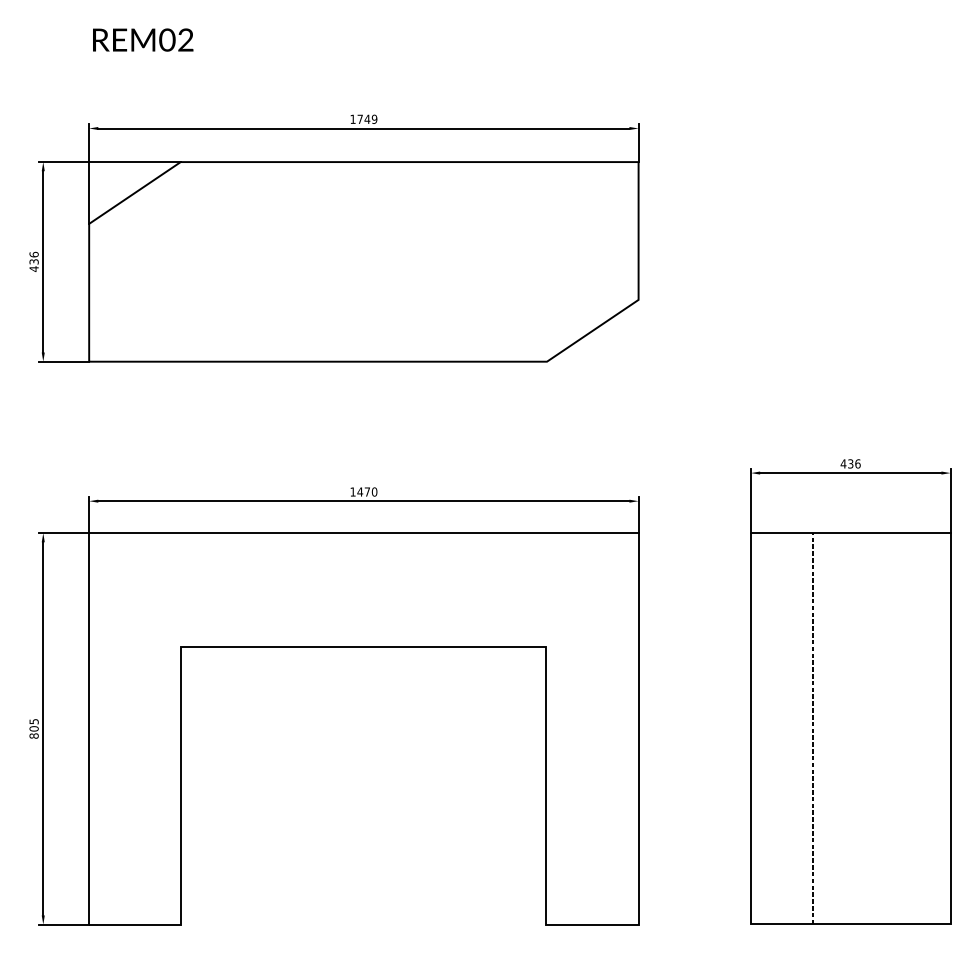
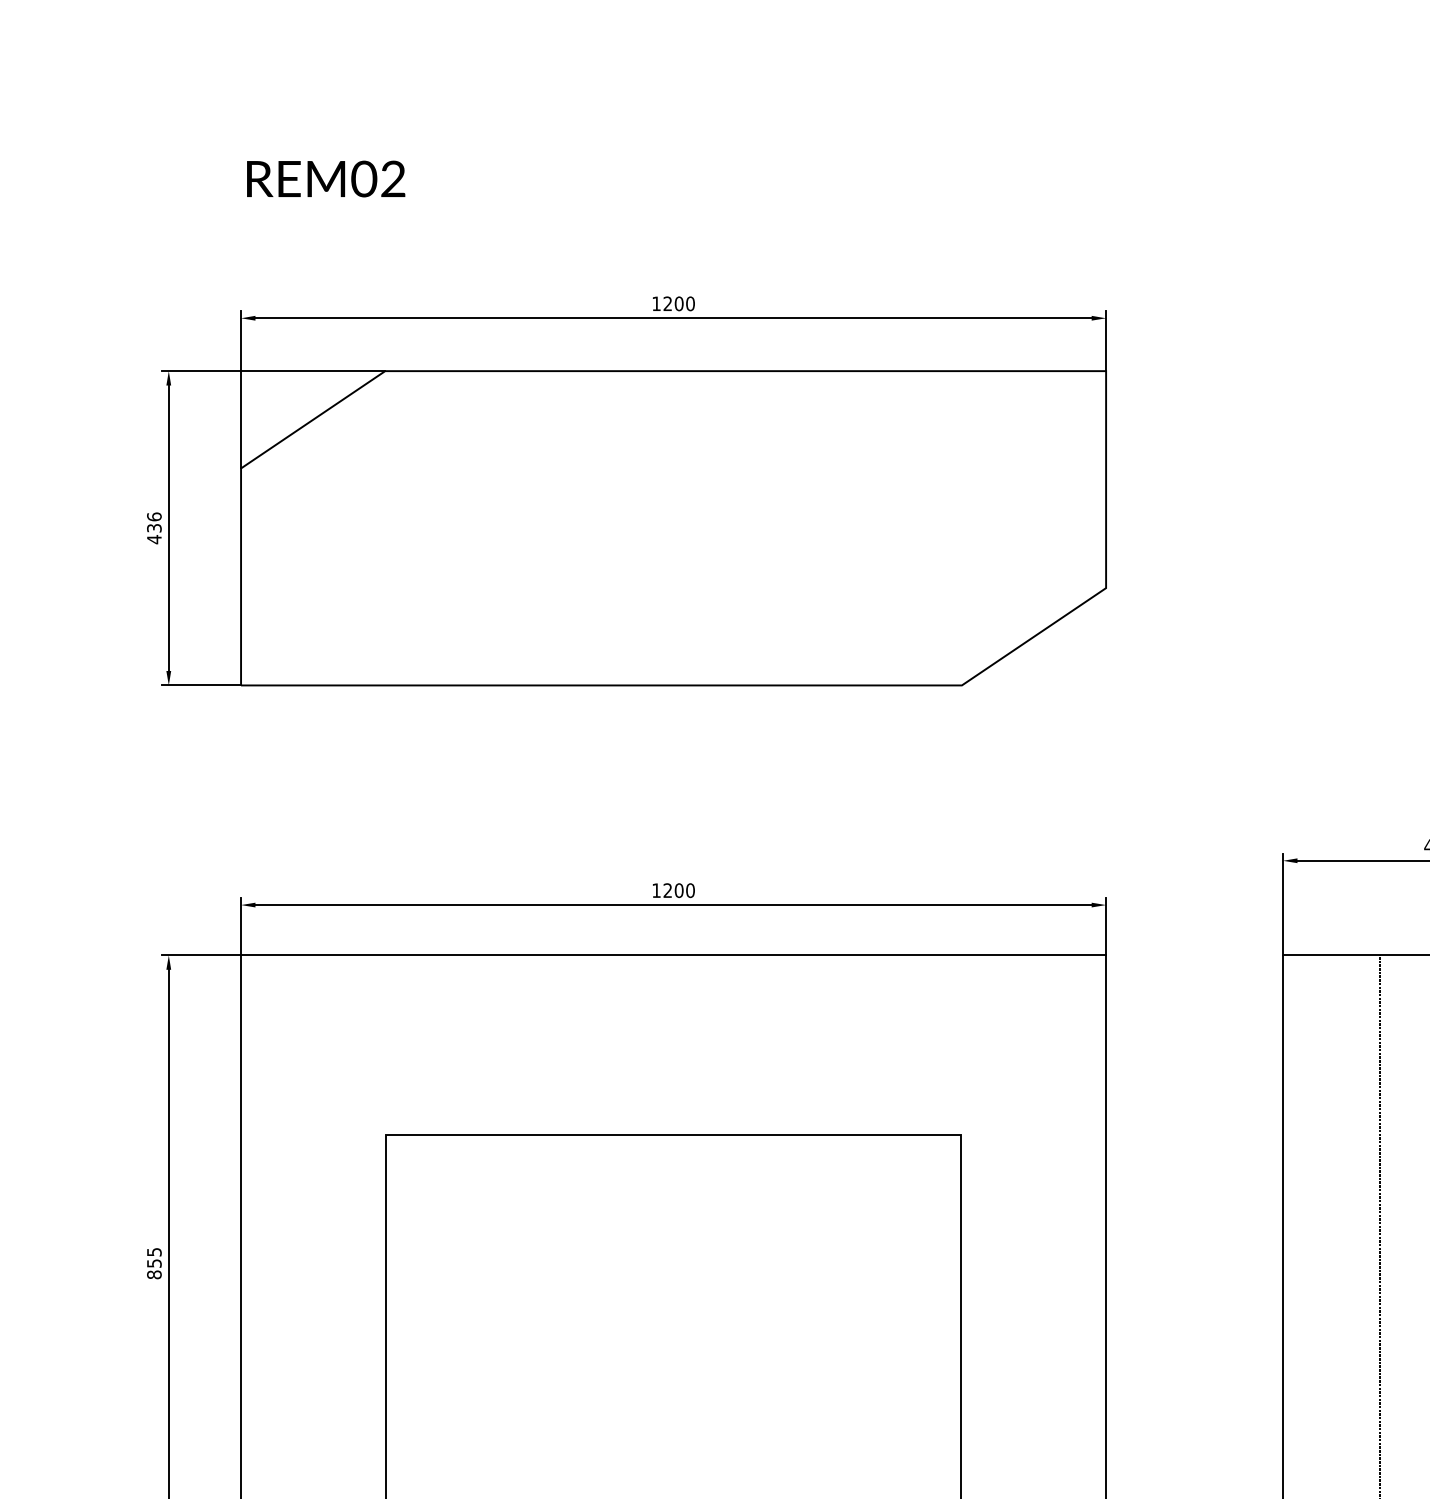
text: (367, 118) -> (679, 302), 1749 -> 1200
text: (363, 491) -> (672, 889), 1470 -> 1200
text: (33, 728) -> (153, 1262), 805 -> 855

